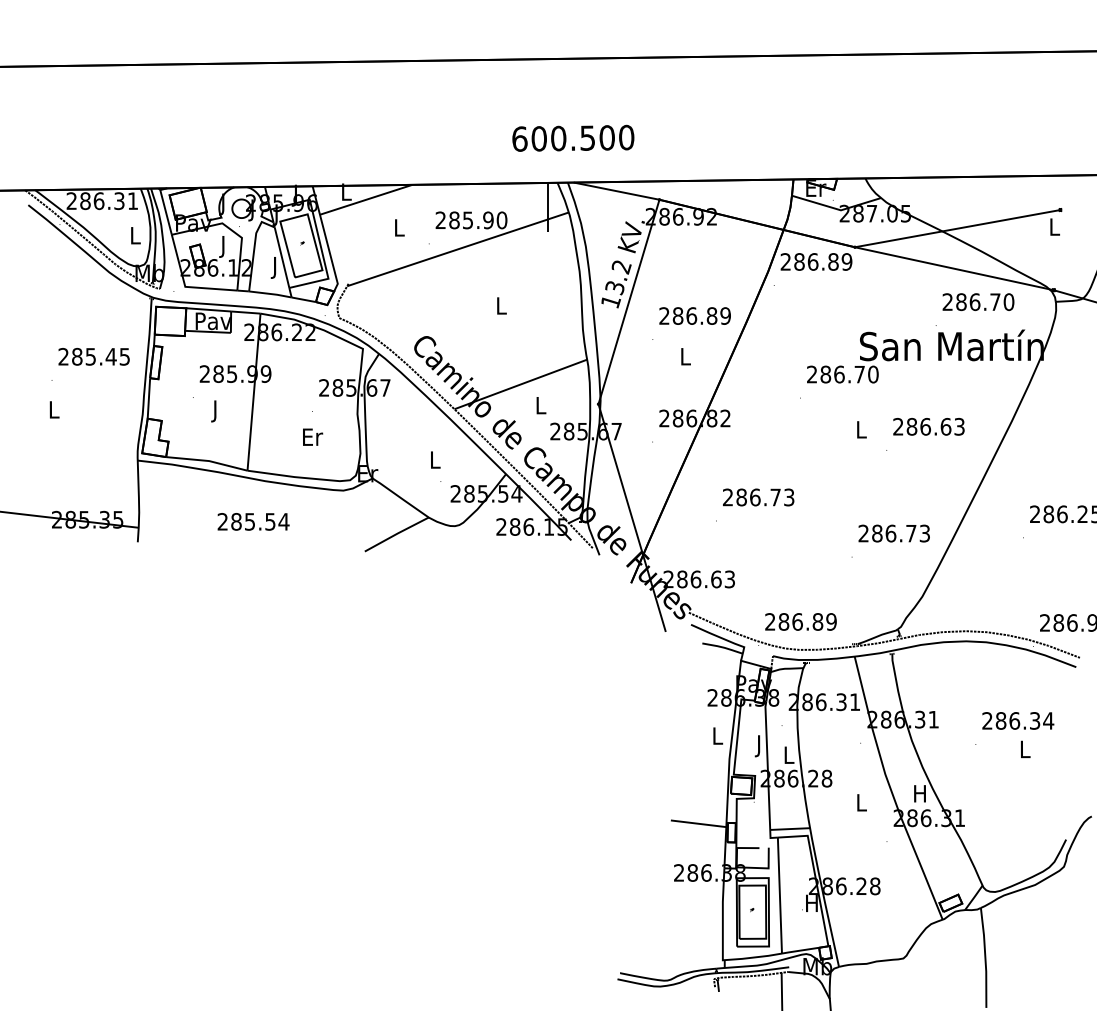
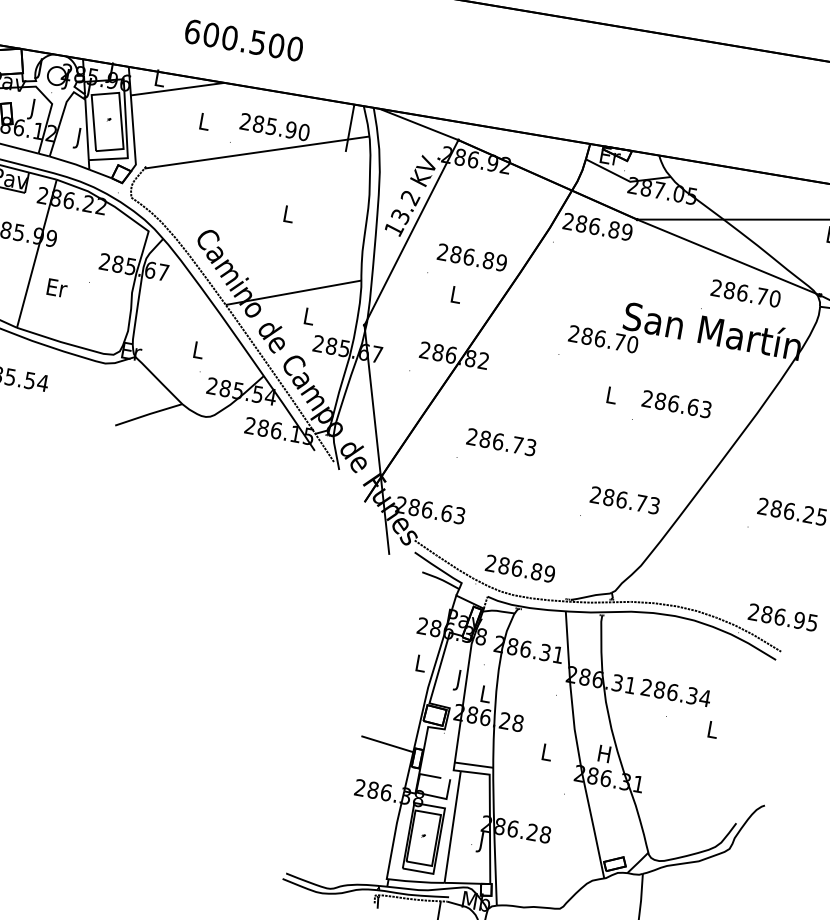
text: (573, 137) -> (244, 39), moved
text: (313, 436) -> (57, 287), moved
text: (1018, 720) -> (676, 692), moved
text: (811, 905) -> (481, 842), H -> J

